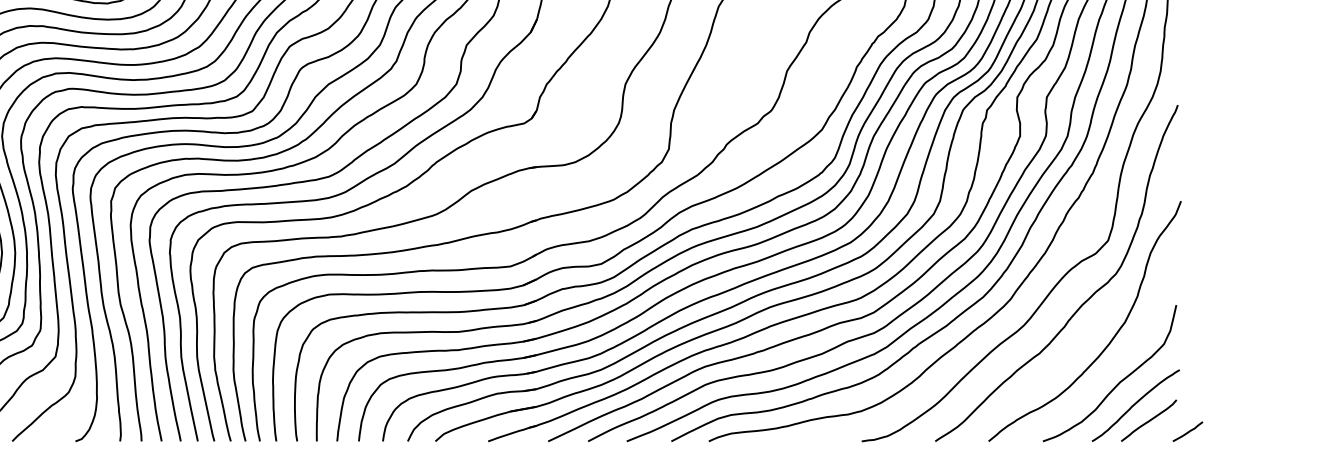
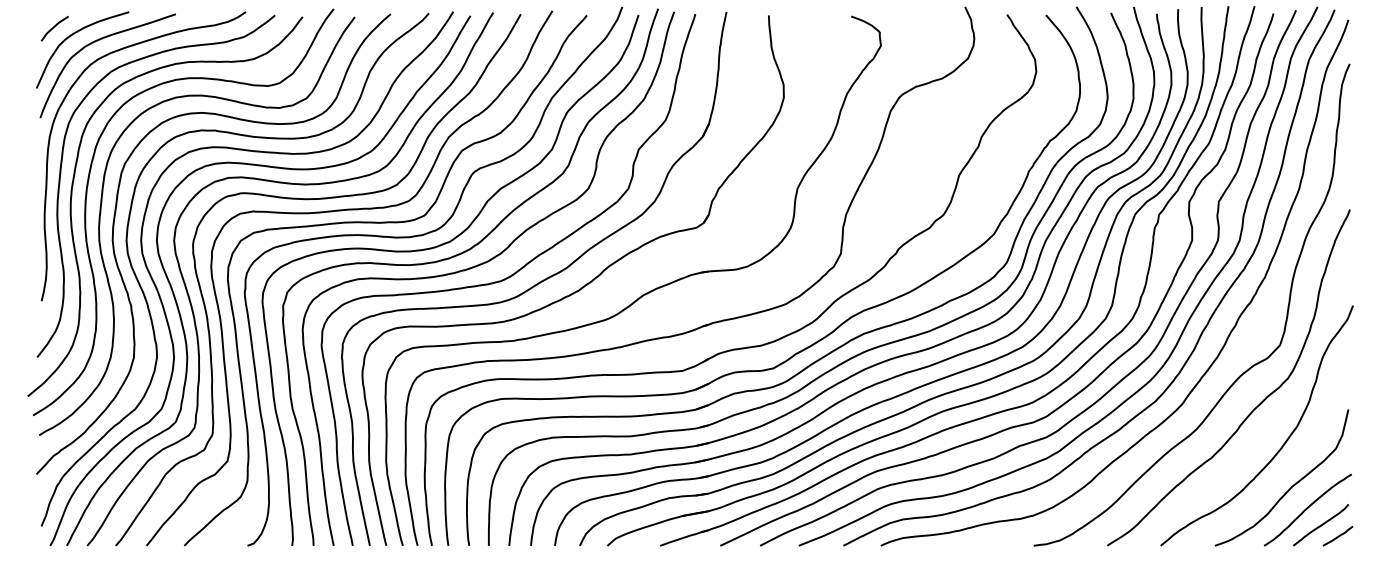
line: (1188, 431) -> (1338, 535), moved

